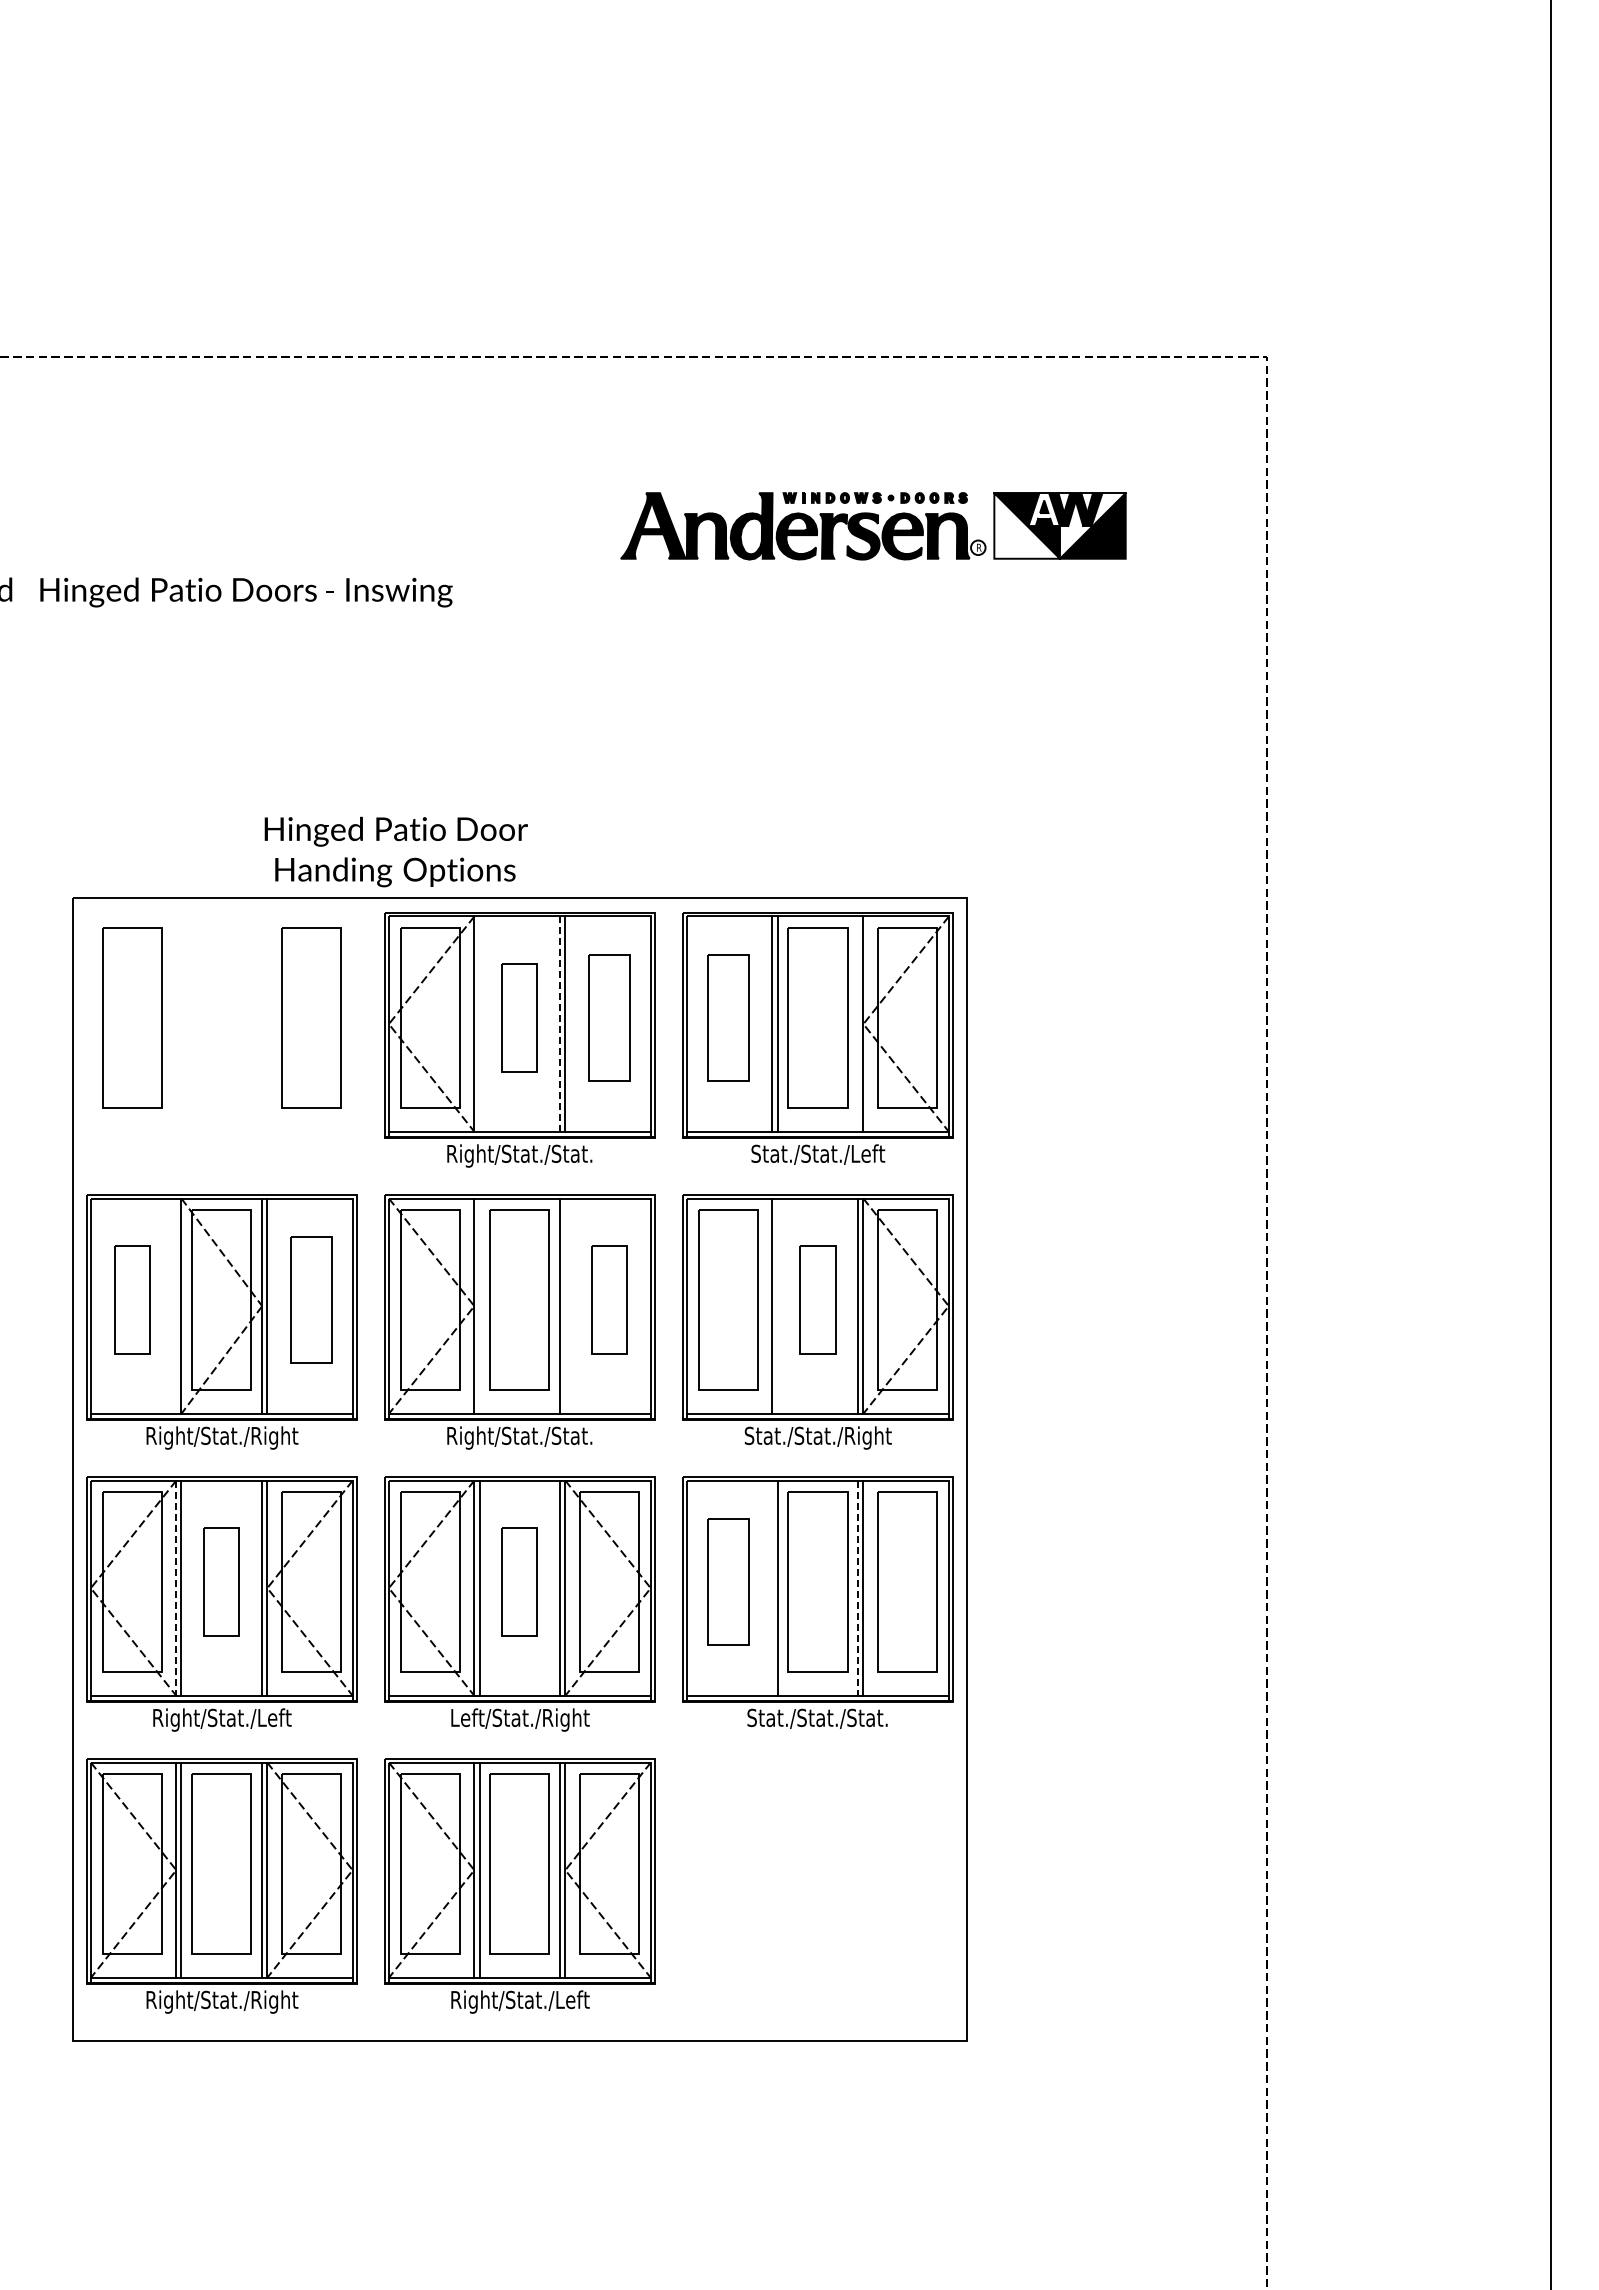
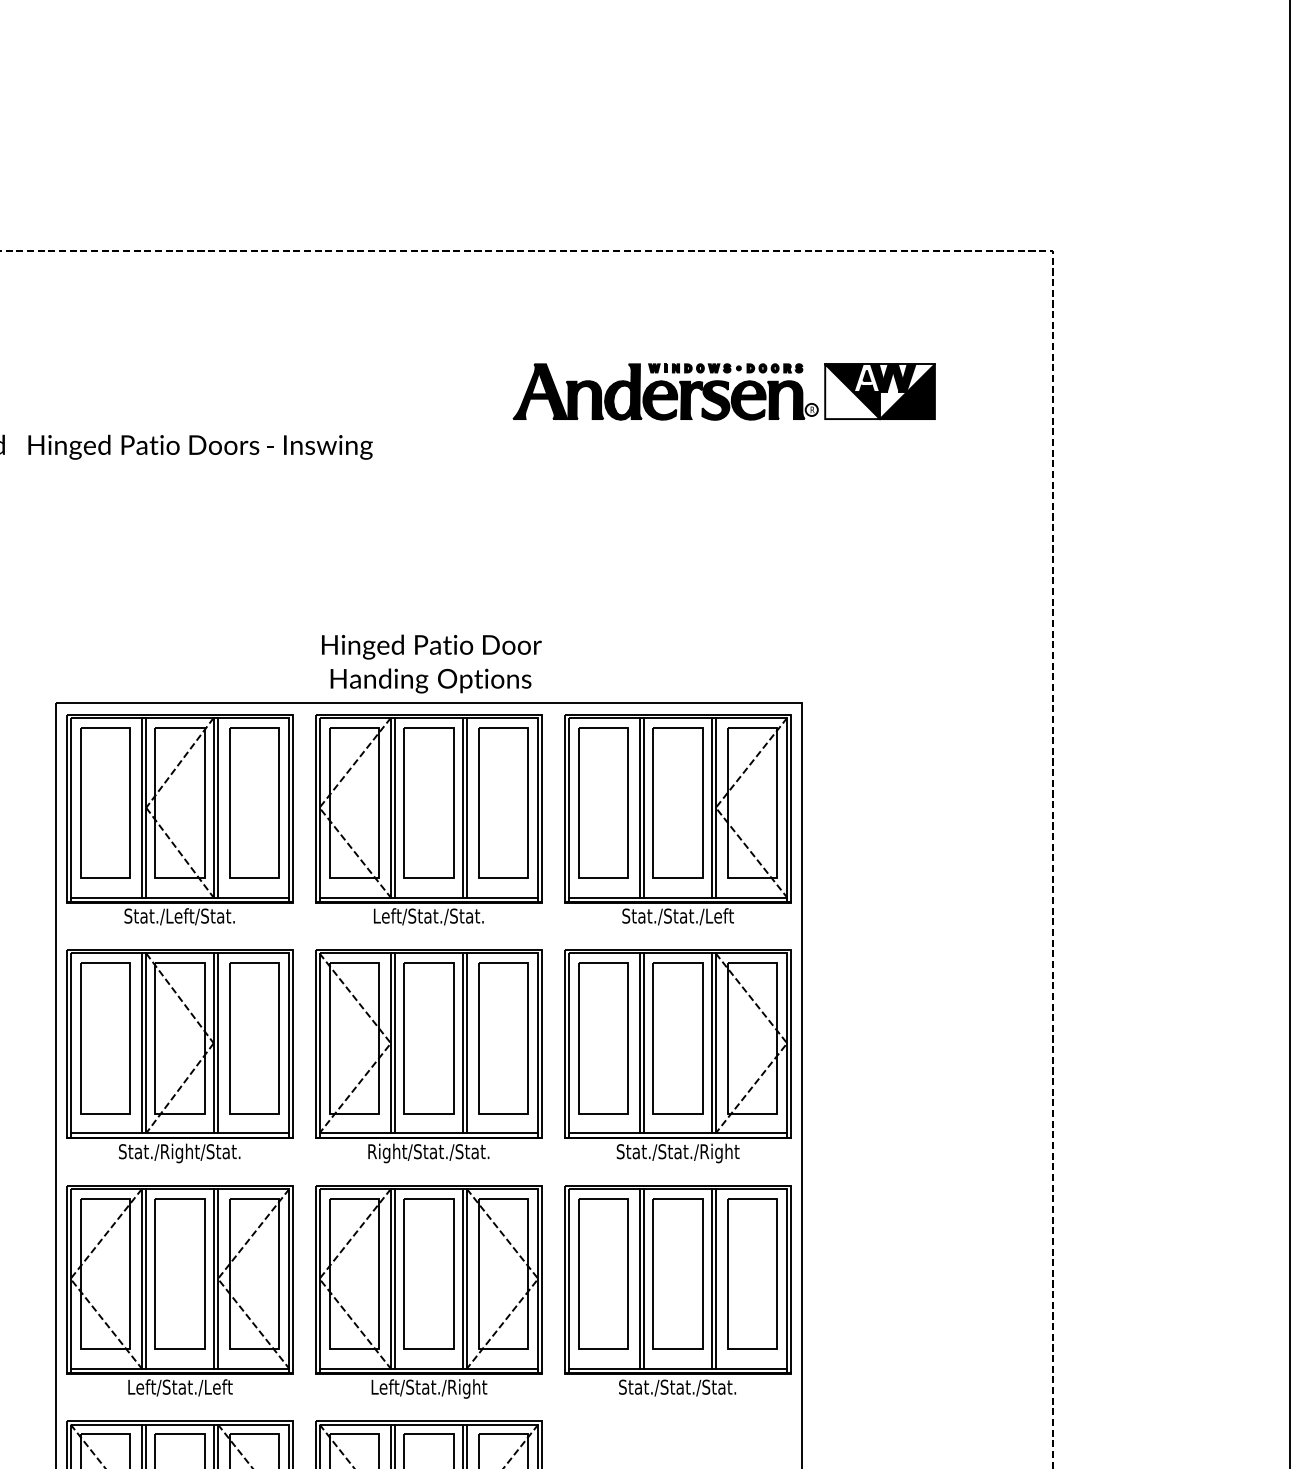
text: (395, 851) -> (431, 663), moved
part: (519, 1017) -> (428, 802), size x1.67
part: (609, 1017) -> (503, 802), size x1.43
part: (728, 1017) -> (603, 802), size x1.43
line: (479, 1023) -> (395, 807), added
line: (858, 1023) -> (711, 807), added
line: (560, 1024) -> (462, 808), dashed -> solid
part: (221, 1038) -> (179, 819), added
text: (519, 1155) -> (428, 917), Right/Stat./Stat. -> Left/Stat./Stat.
part: (132, 1299) -> (105, 1037), size x1.67
part: (311, 1299) -> (254, 1037), size x1.43
part: (609, 1299) -> (503, 1037), size x1.67
part: (817, 1299) -> (677, 1037), size x1.67
line: (176, 1305) -> (142, 1042), added
line: (479, 1305) -> (395, 1042), added
line: (565, 1305) -> (467, 1042), added
line: (777, 1305) -> (644, 1042), added
text: (222, 1437) -> (180, 1153), Right/Stat./Right -> Stat./Right/Stat.
part: (221, 1581) -> (179, 1273), size x1.67
part: (519, 1581) -> (428, 1273), size x1.67
part: (728, 1581) -> (603, 1273), size x1.43
line: (772, 1587) -> (639, 1278), added
line: (176, 1588) -> (142, 1279), dashed -> solid
line: (858, 1588) -> (711, 1279), dashed -> solid
text: (222, 1719) -> (180, 1388), Right/Stat./Left -> Left/Stat./Left

